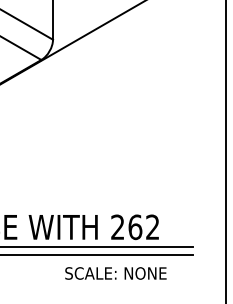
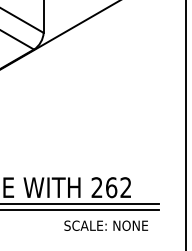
text: (115, 273) -> (105, 225), moved

